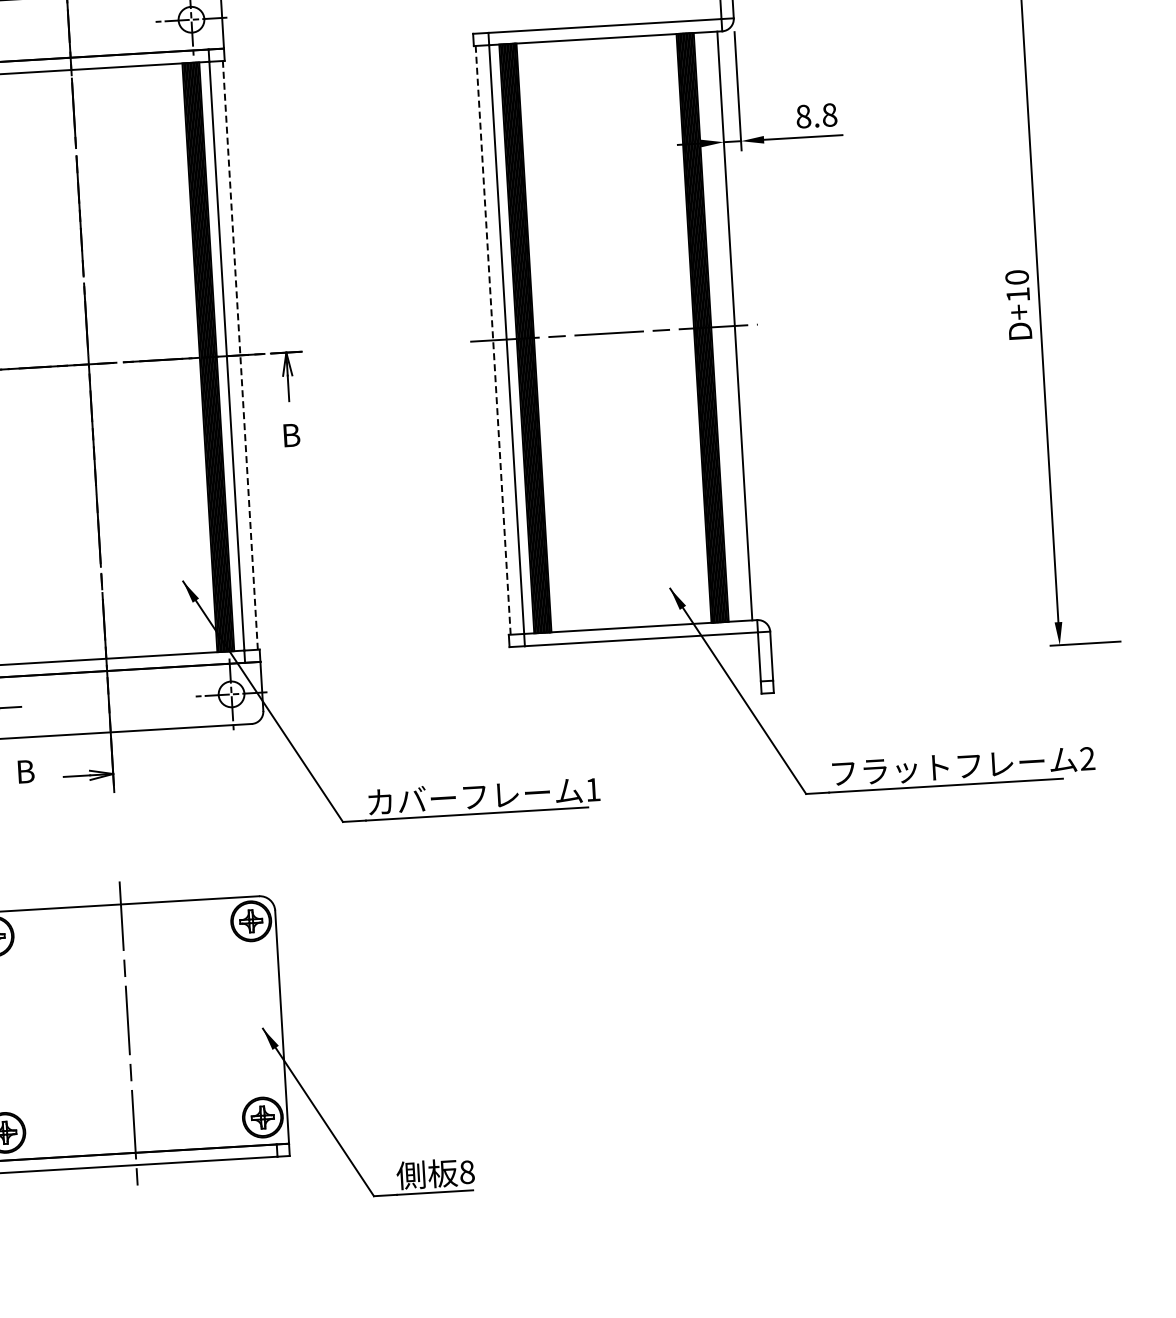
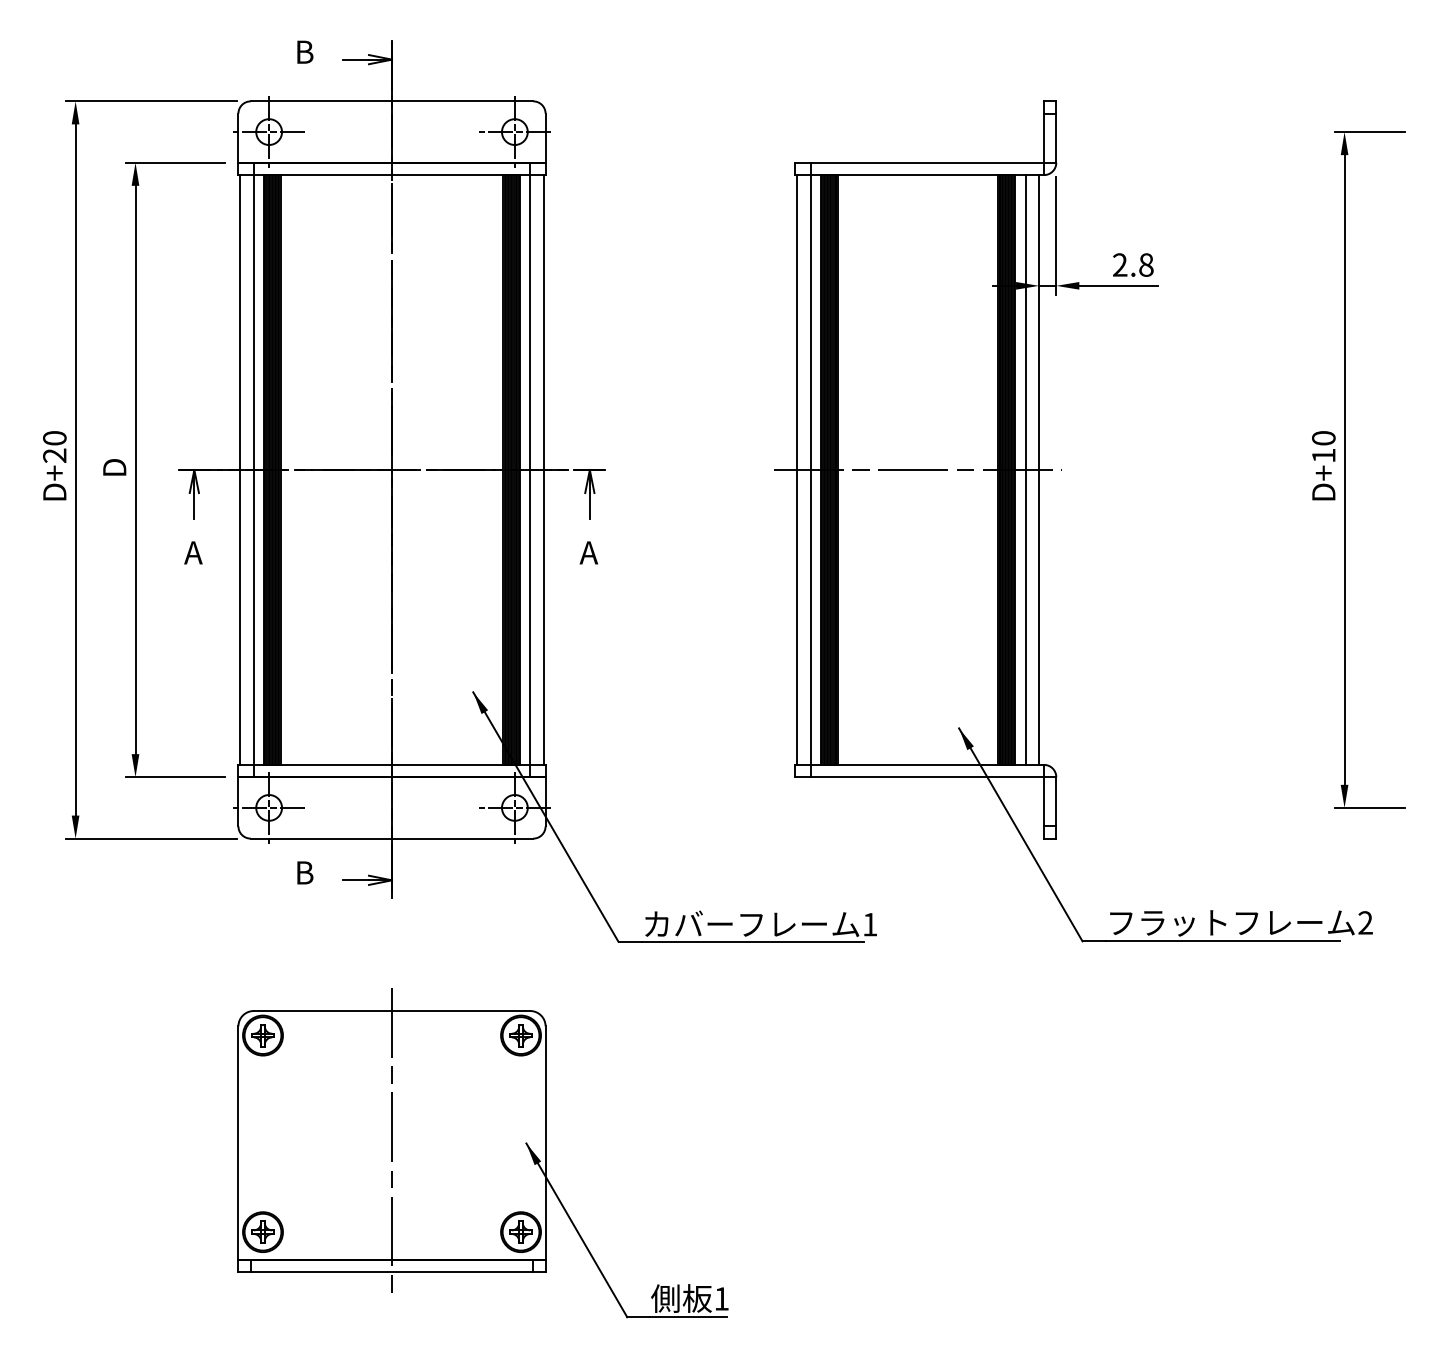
text: (803, 116) -> (1120, 264), 8.8 -> 2.8
line: (721, 326) -> (1025, 469), added
line: (493, 340) -> (797, 470), dashed -> solid
line: (240, 355) -> (543, 470), dashed -> solid
text: (289, 435) -> (588, 552), B -> A
text: (466, 1171) -> (721, 1298), 8 -> 1

